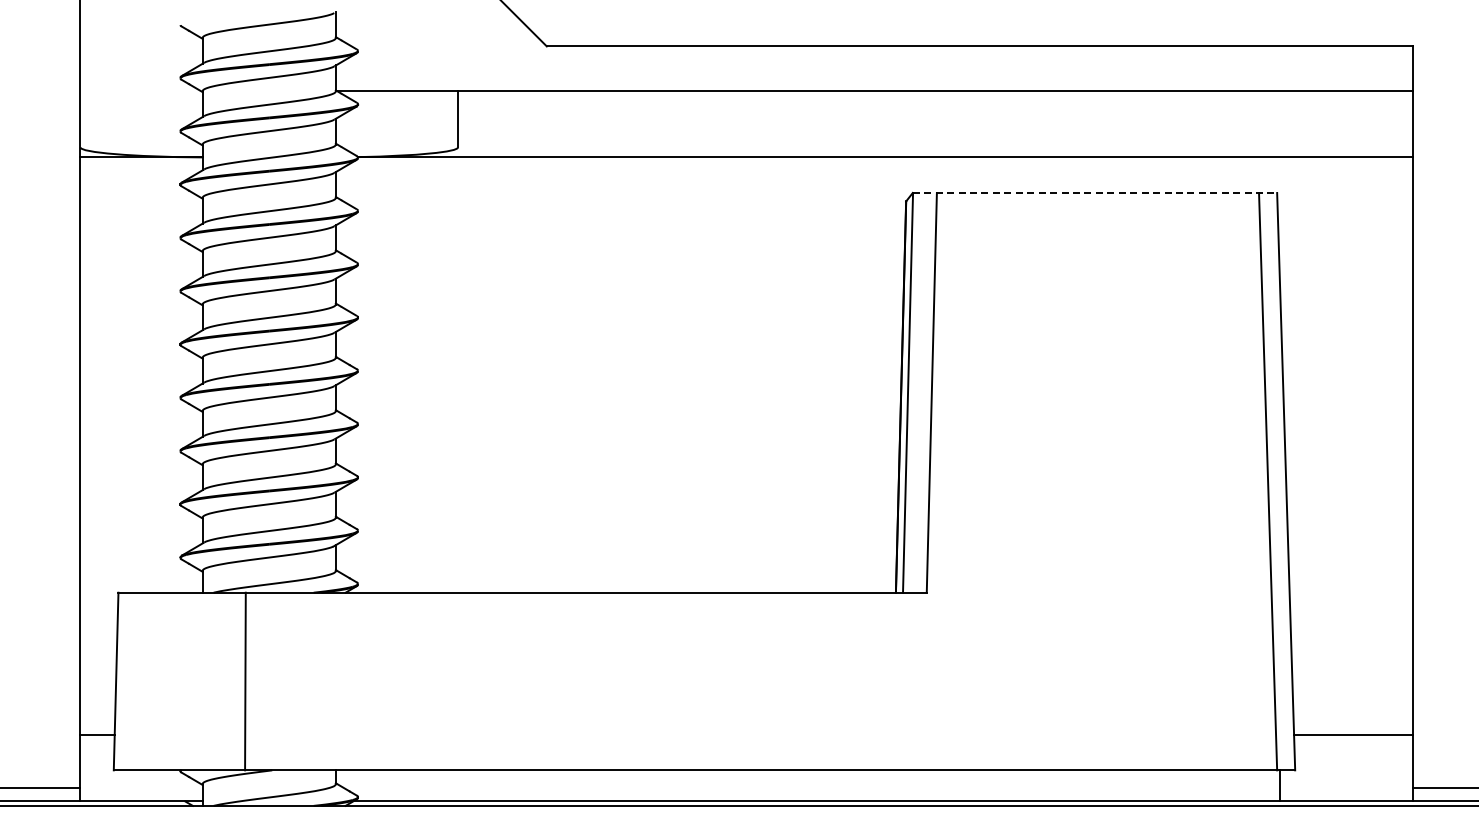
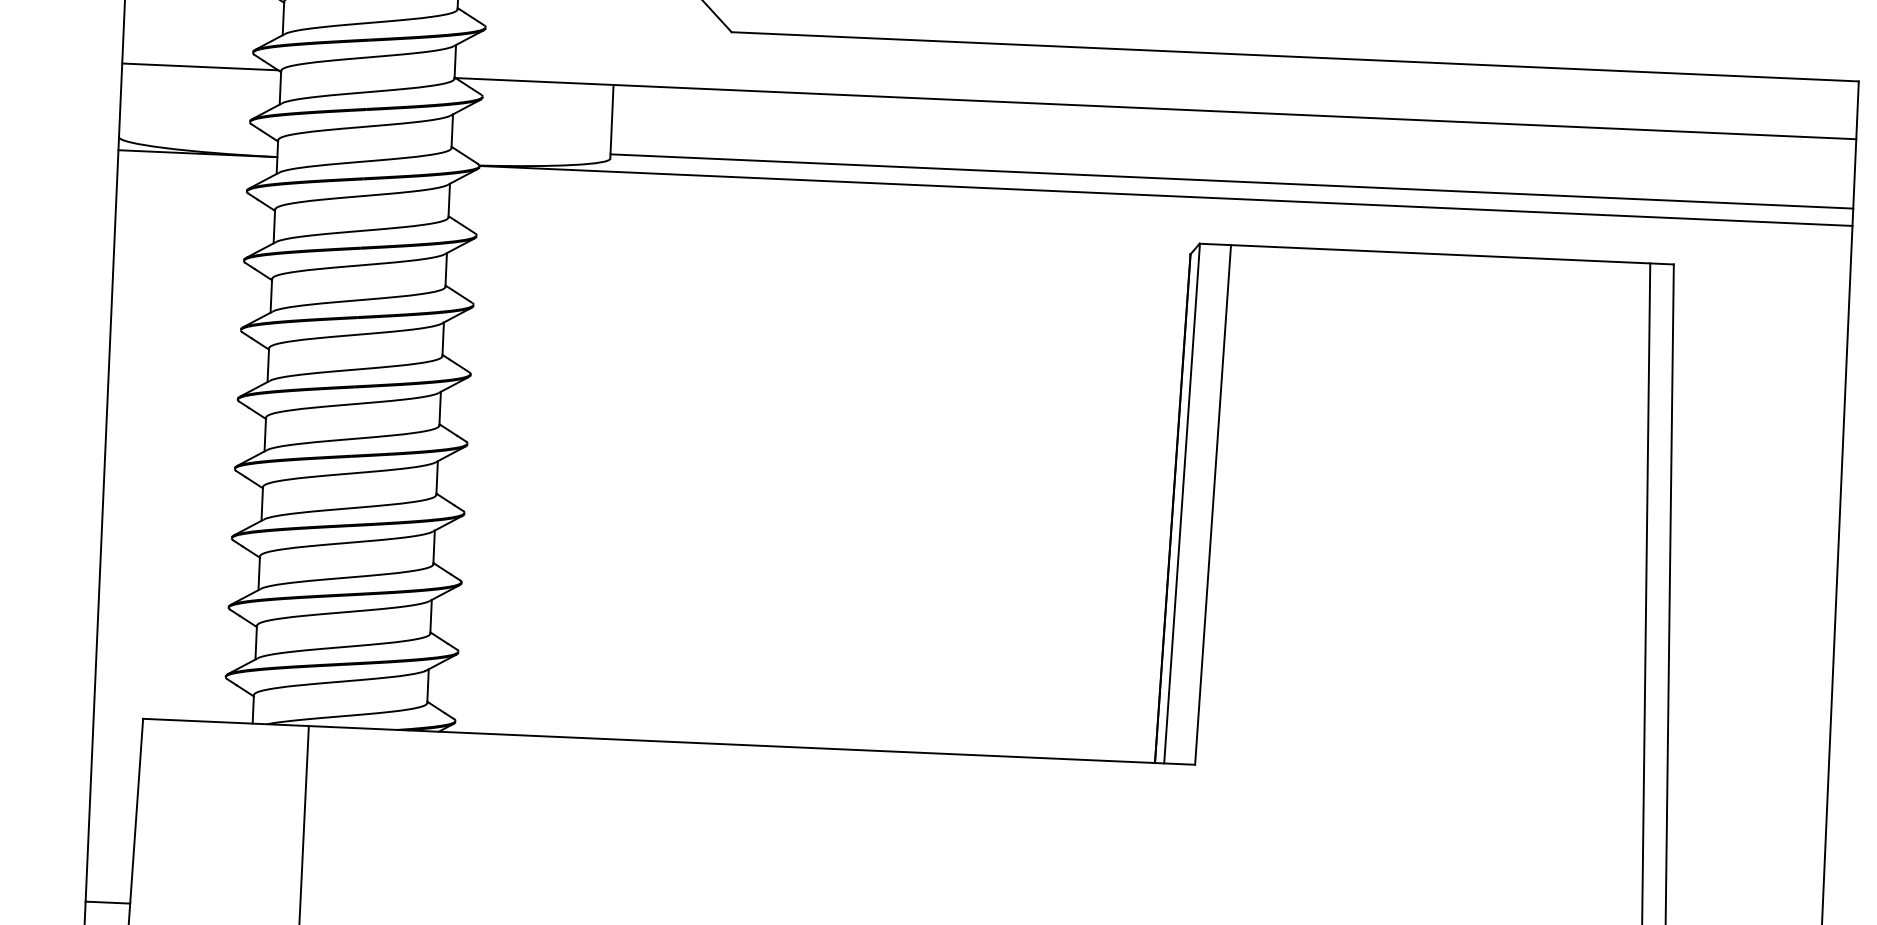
line: (140, 90) -> (200, 66), added
line: (935, 144) -> (1231, 181), added
line: (1095, 192) -> (1437, 253), dashed -> solid

